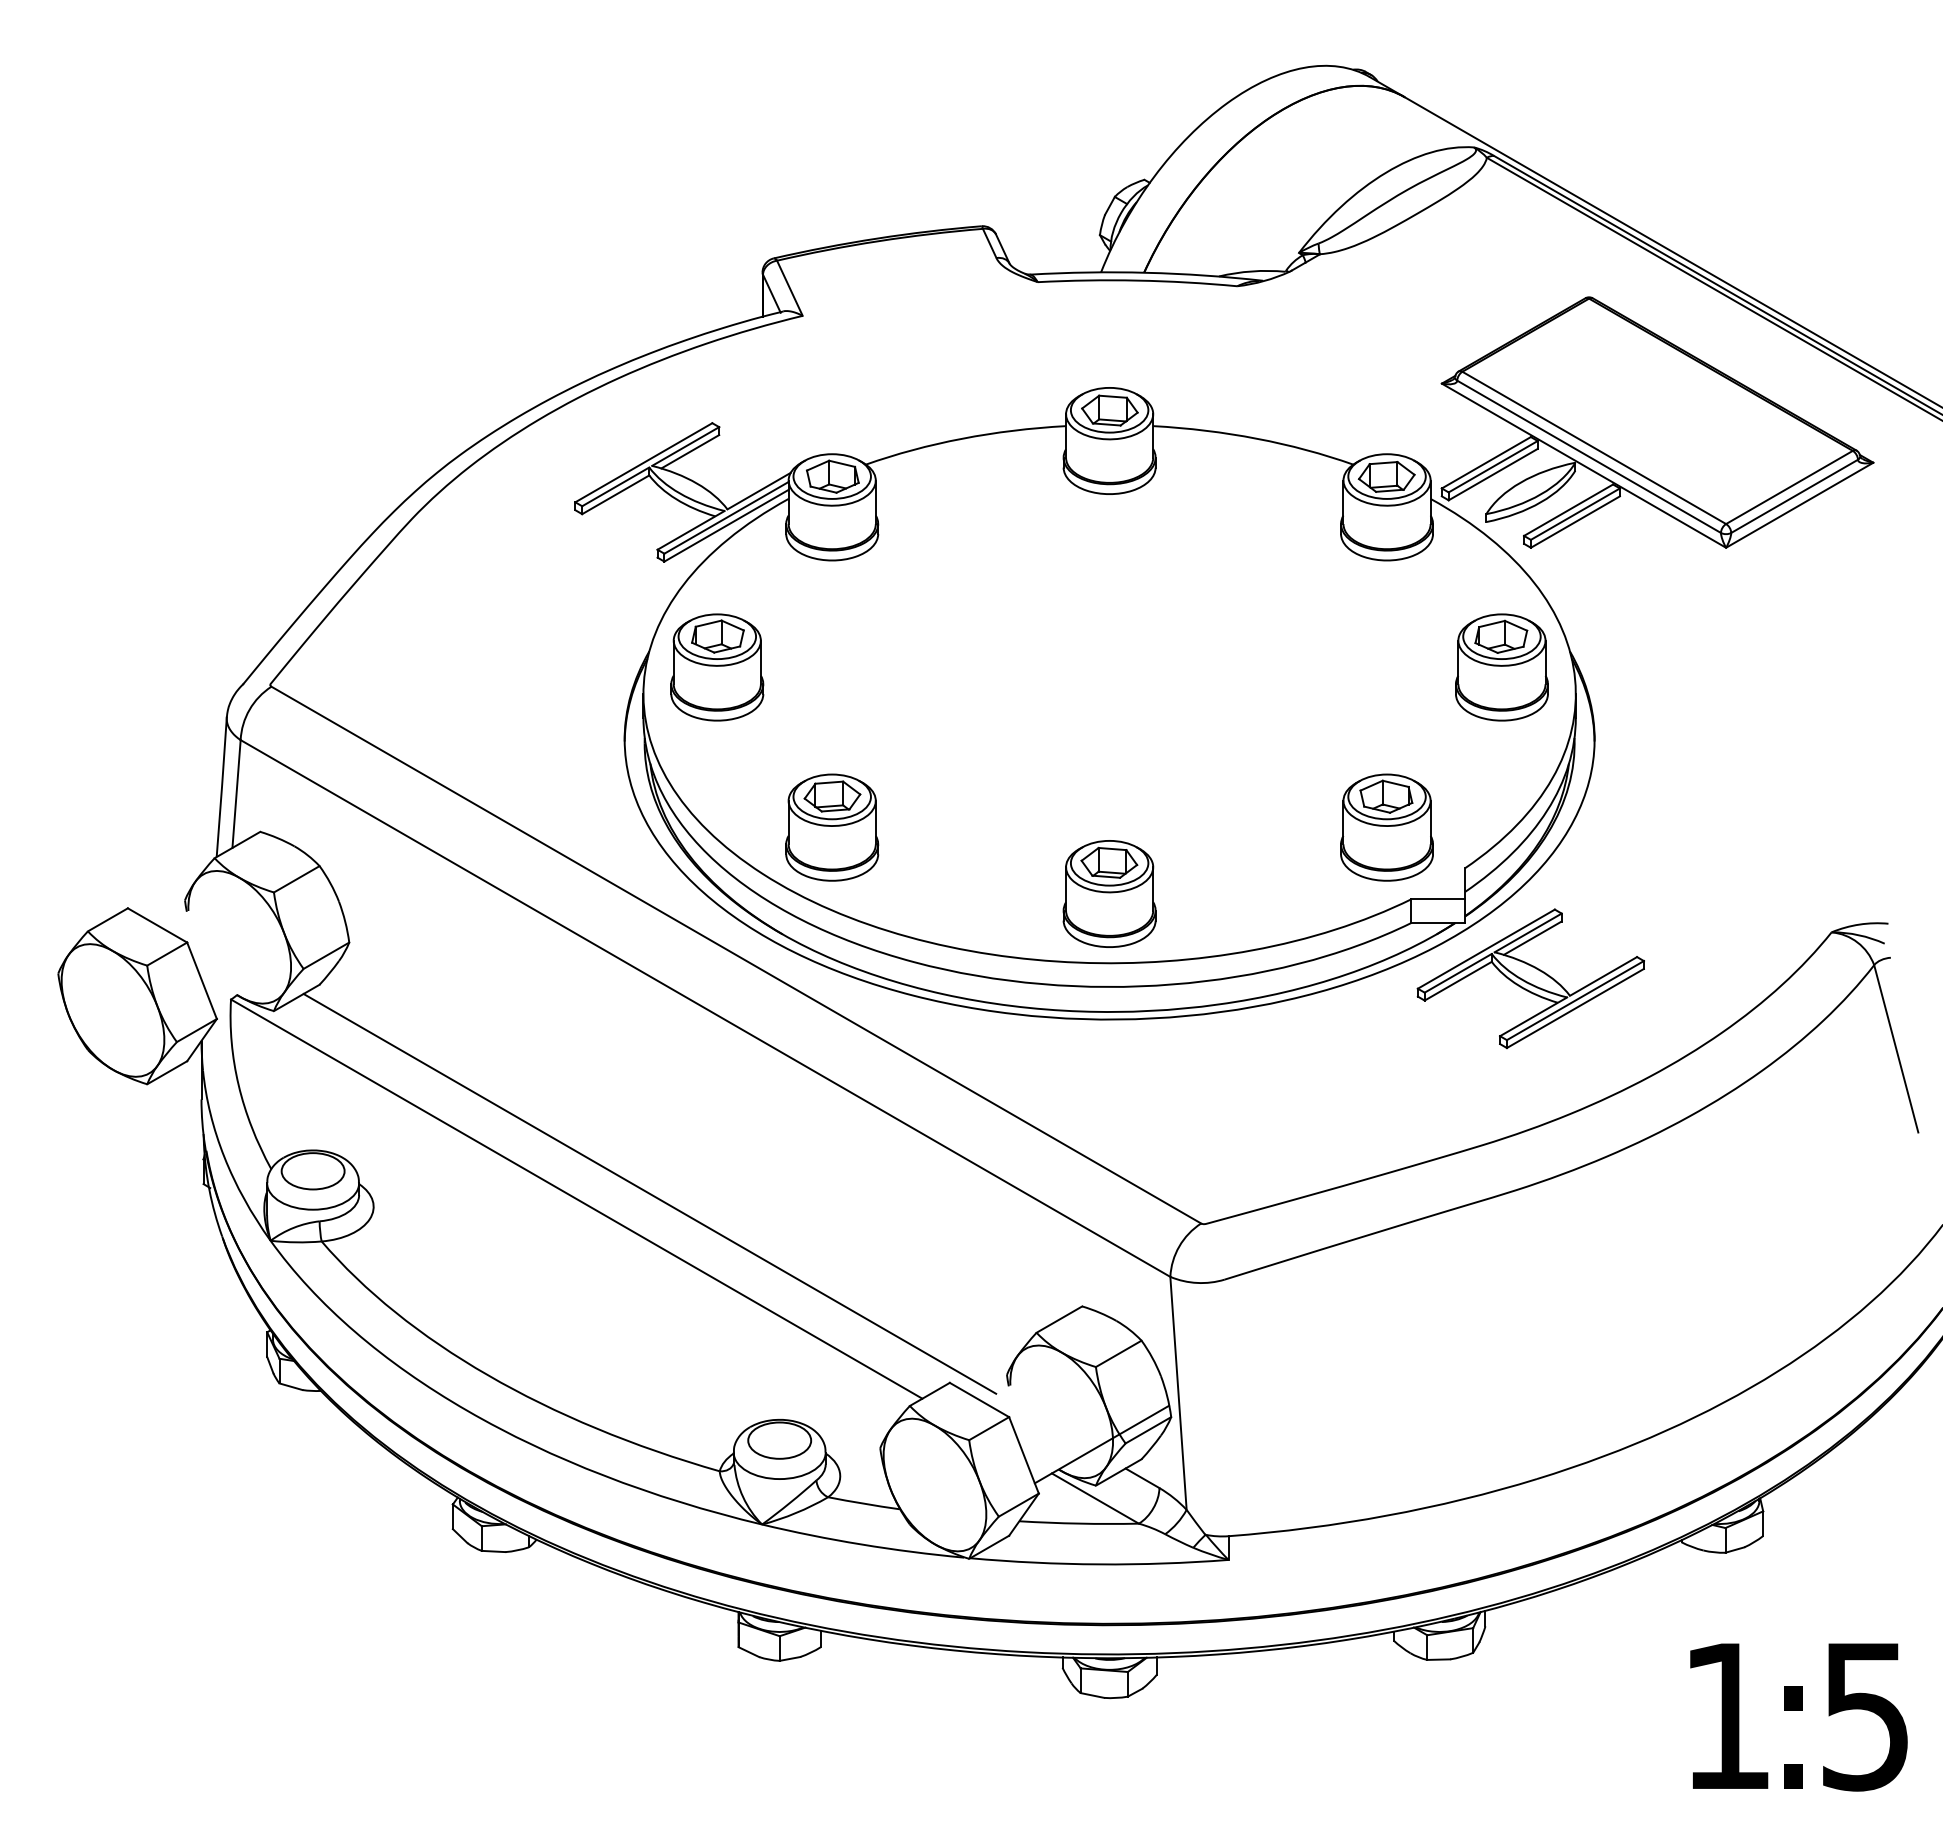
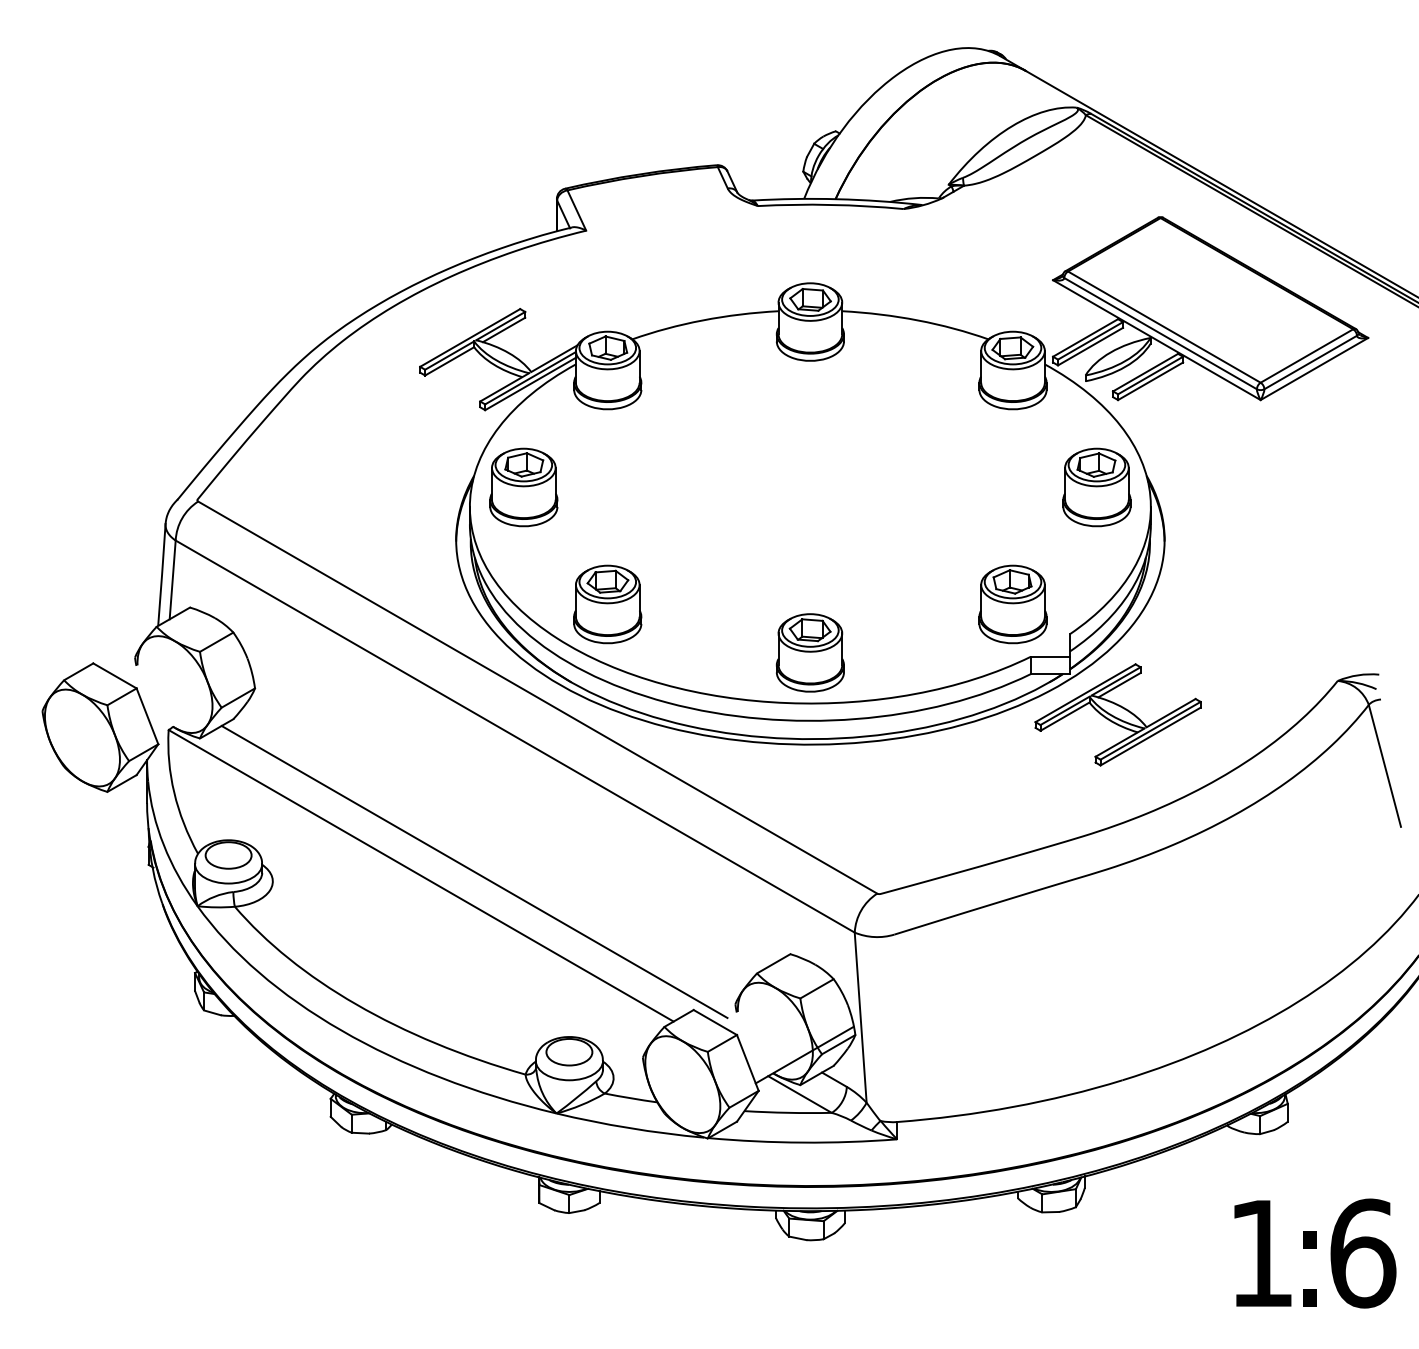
text: (1866, 1716) -> (1363, 1253), 5 -> 6

